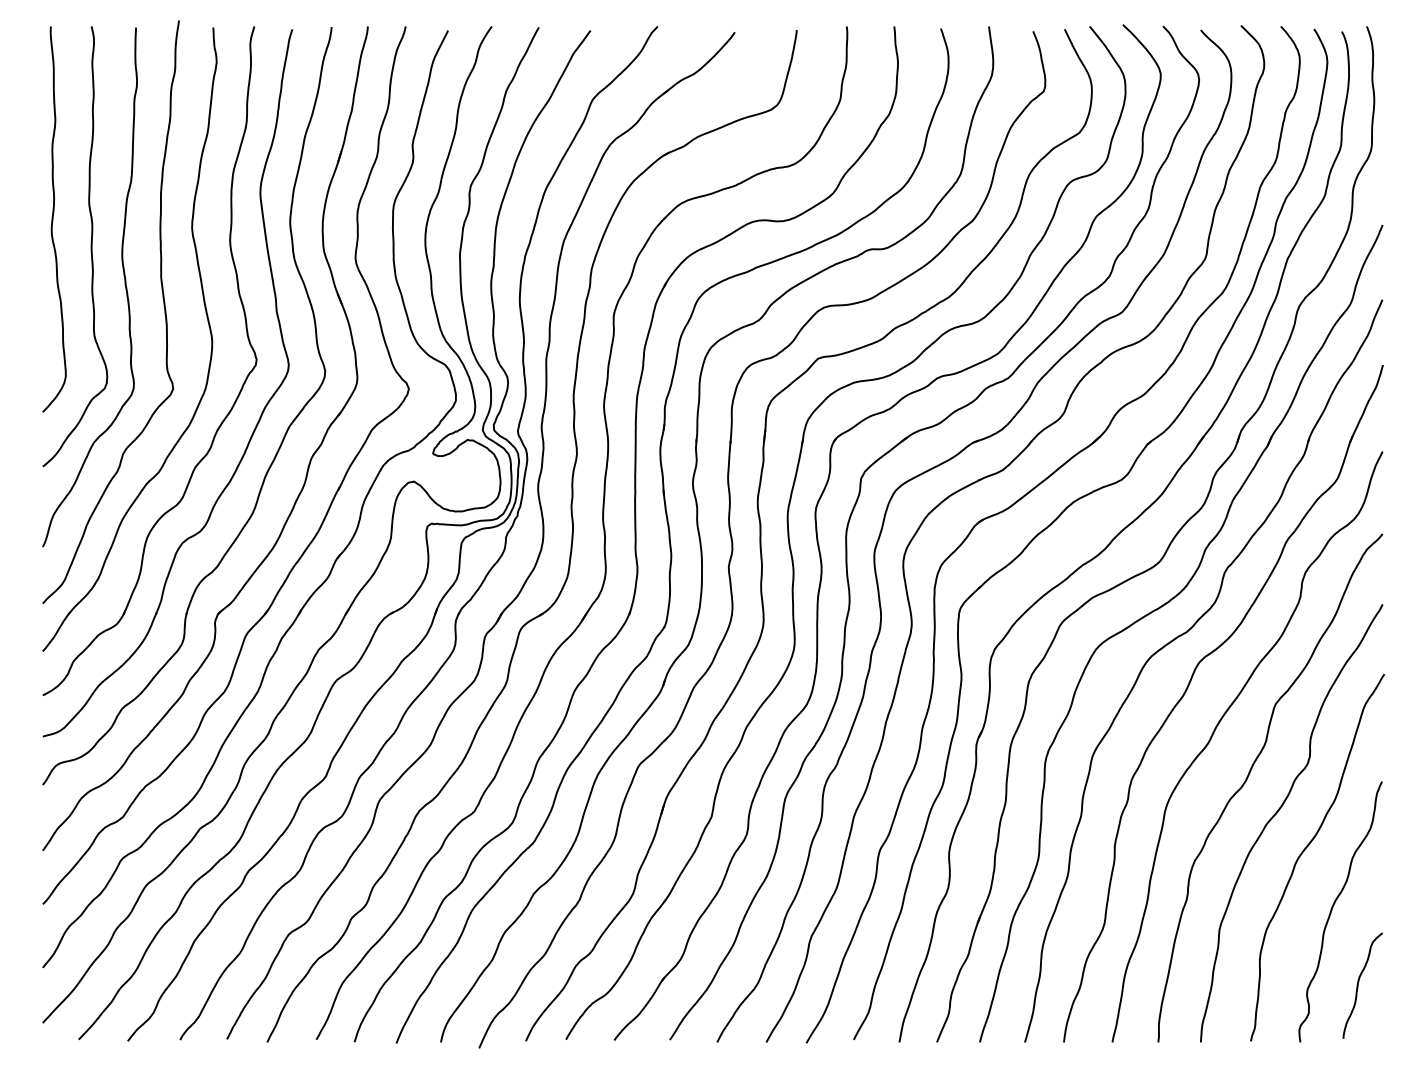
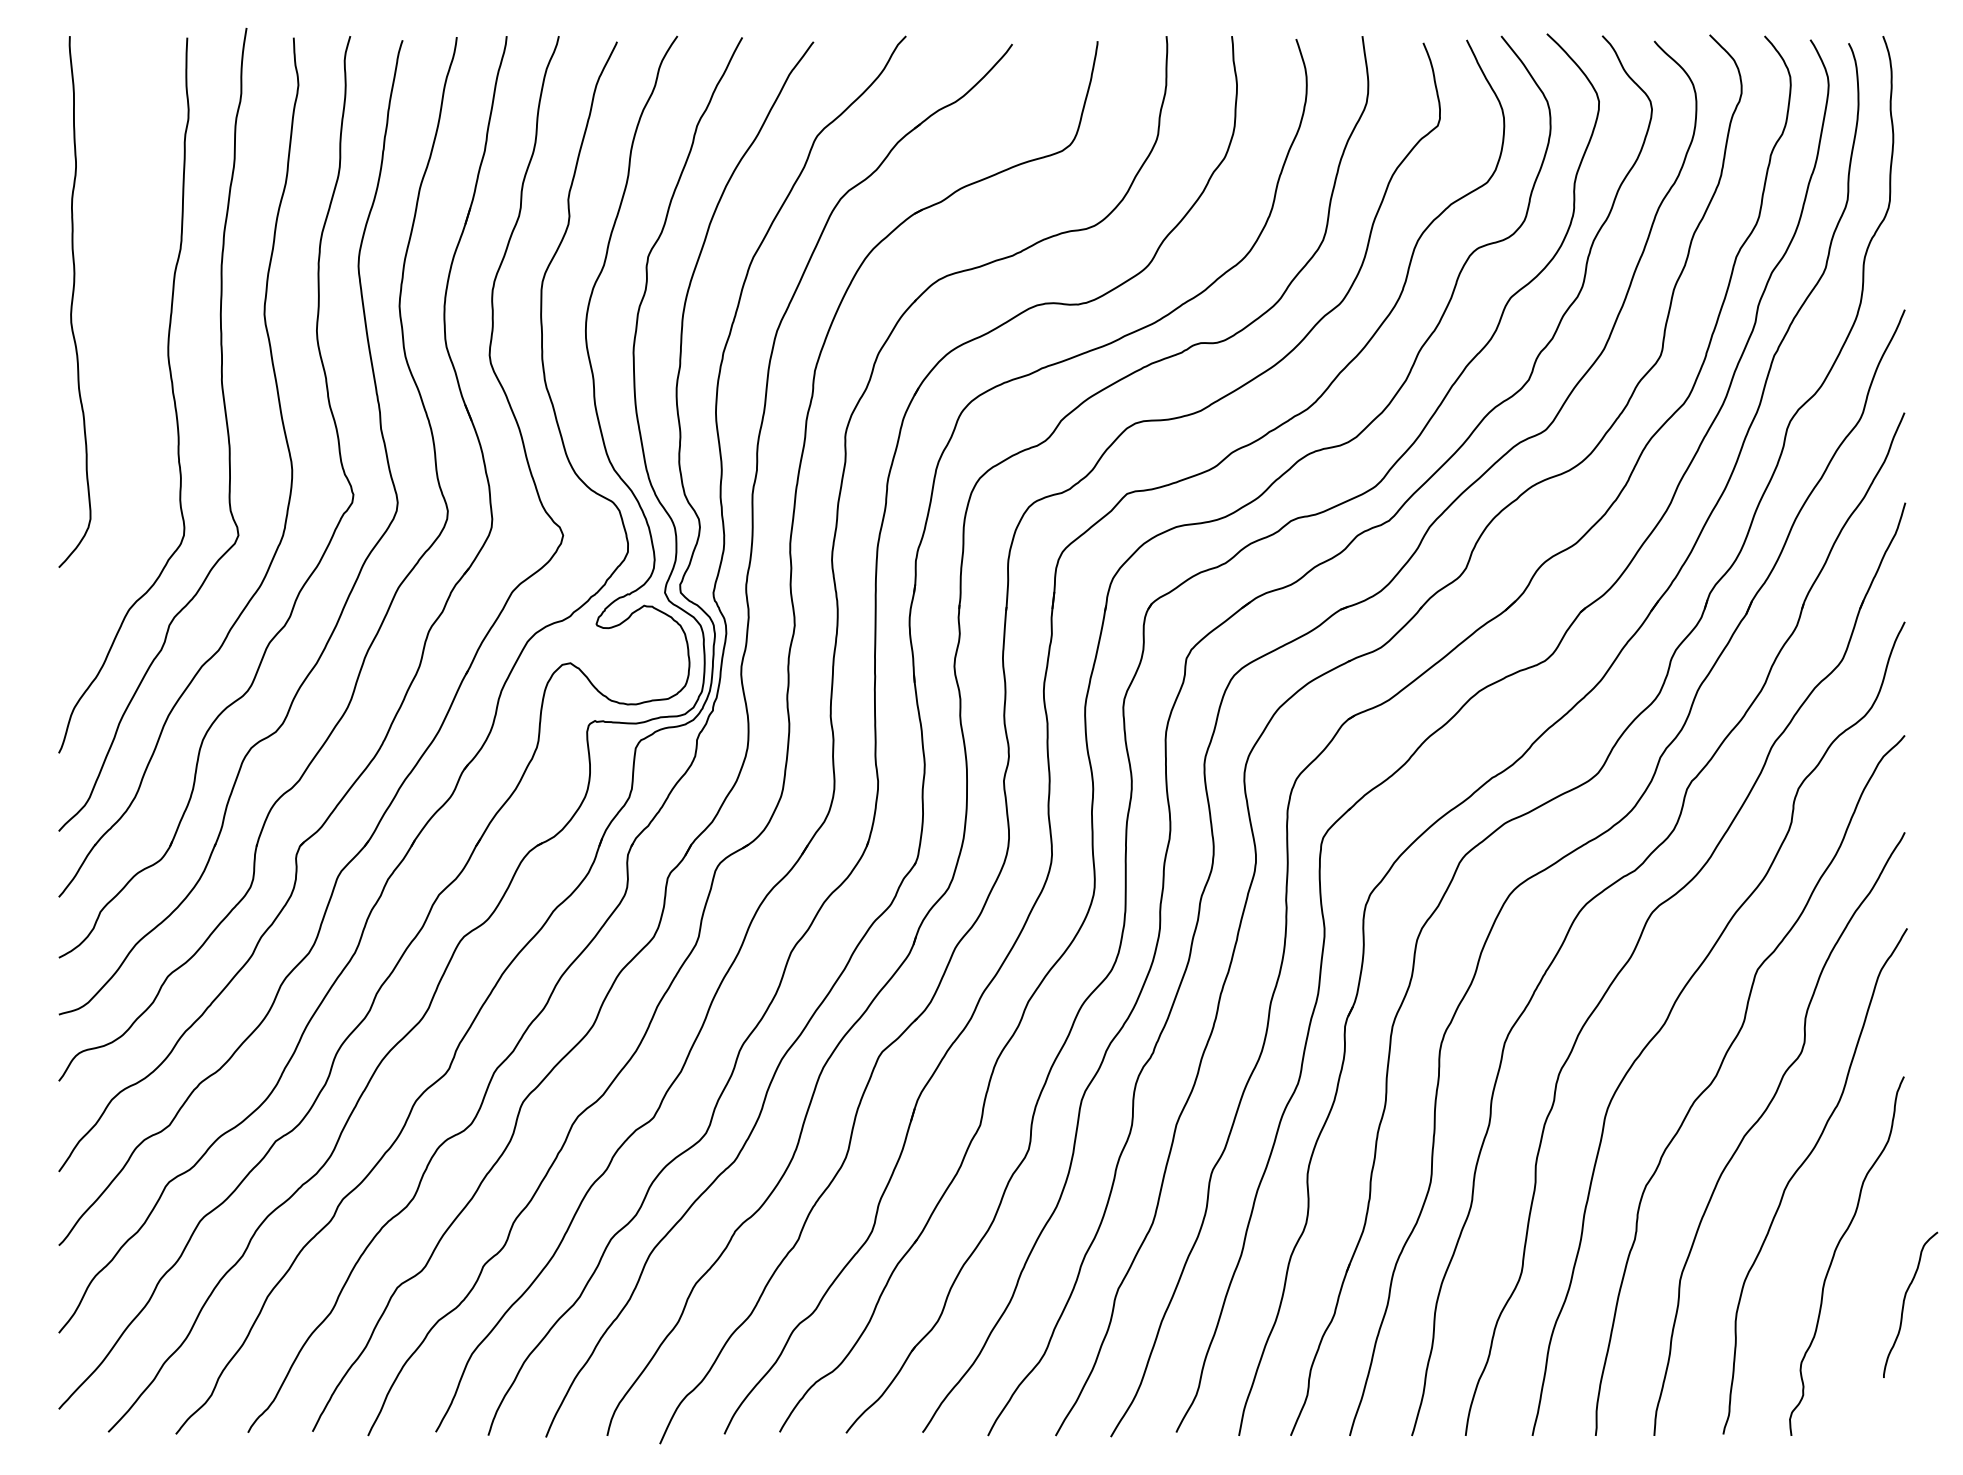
curve: (91, 246) -> (125, 339), removed
curve: (1358, 985) -> (1904, 1304), moved

